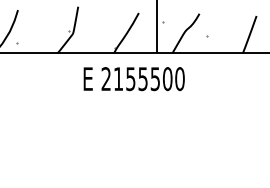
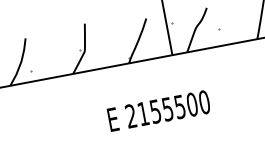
text: (133, 79) -> (158, 111), moved

